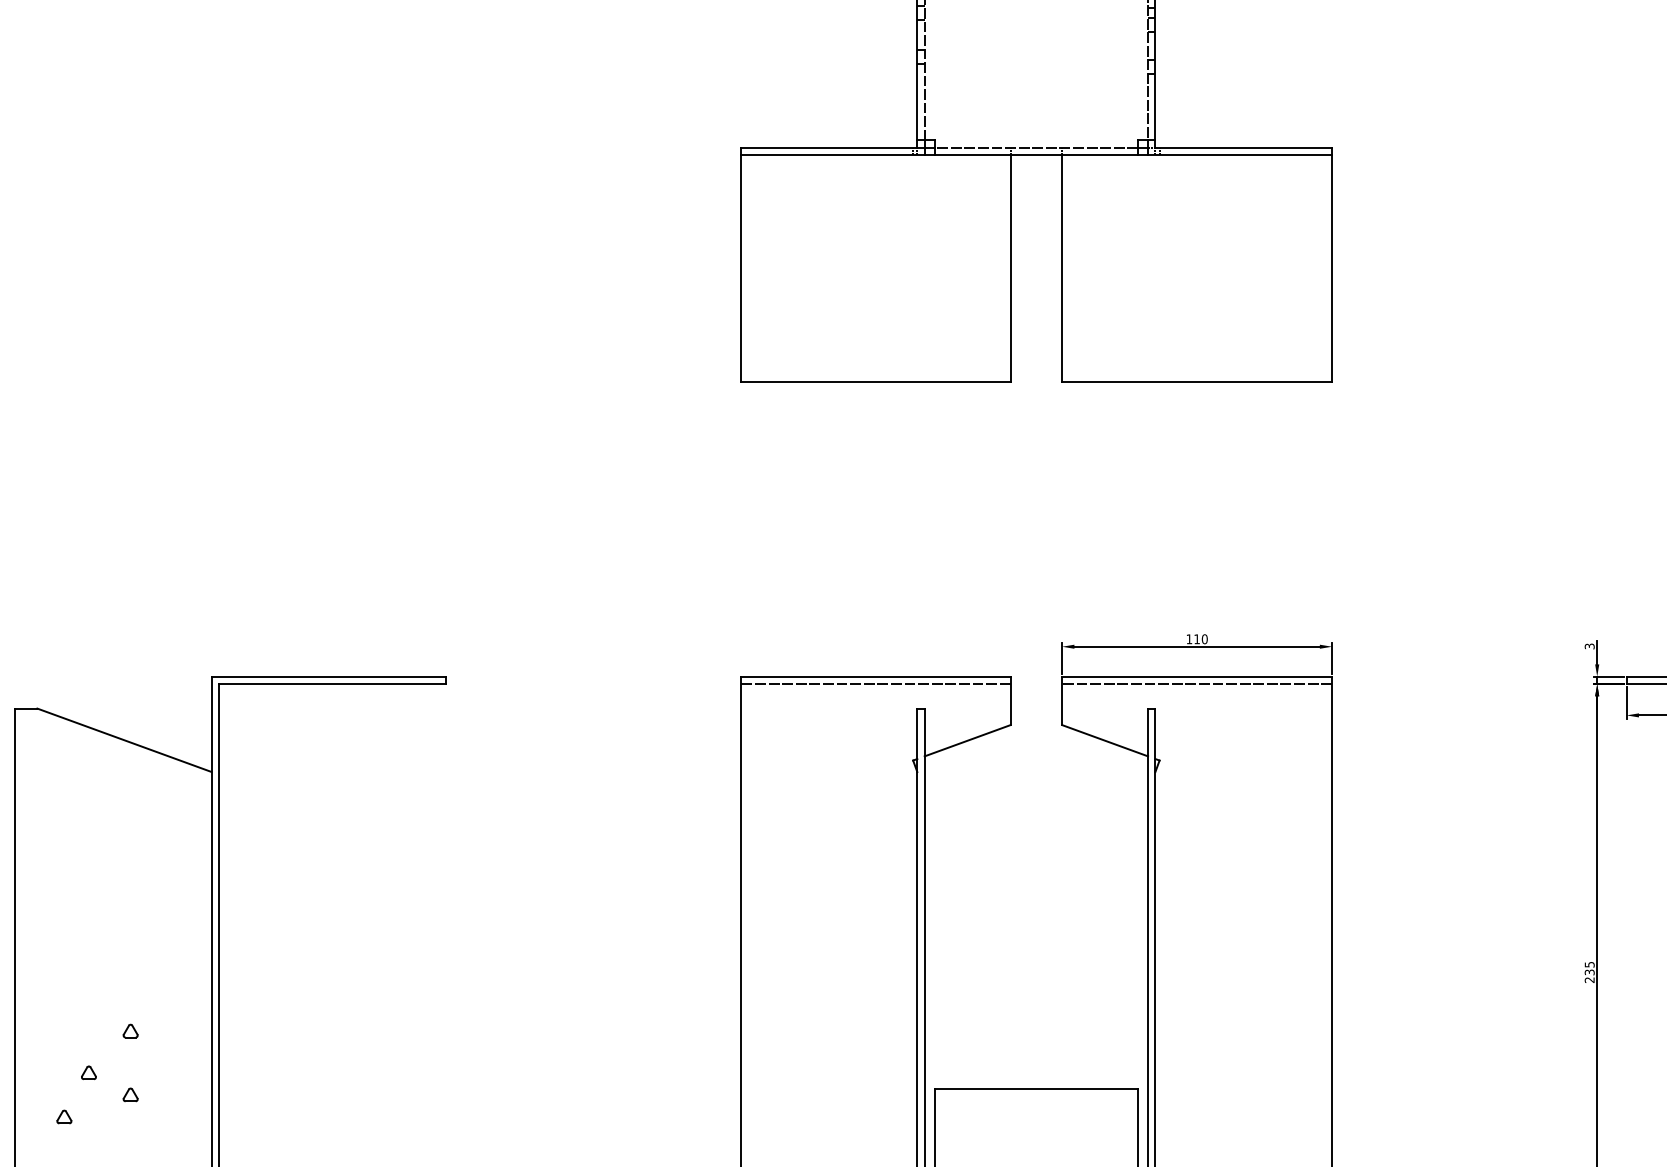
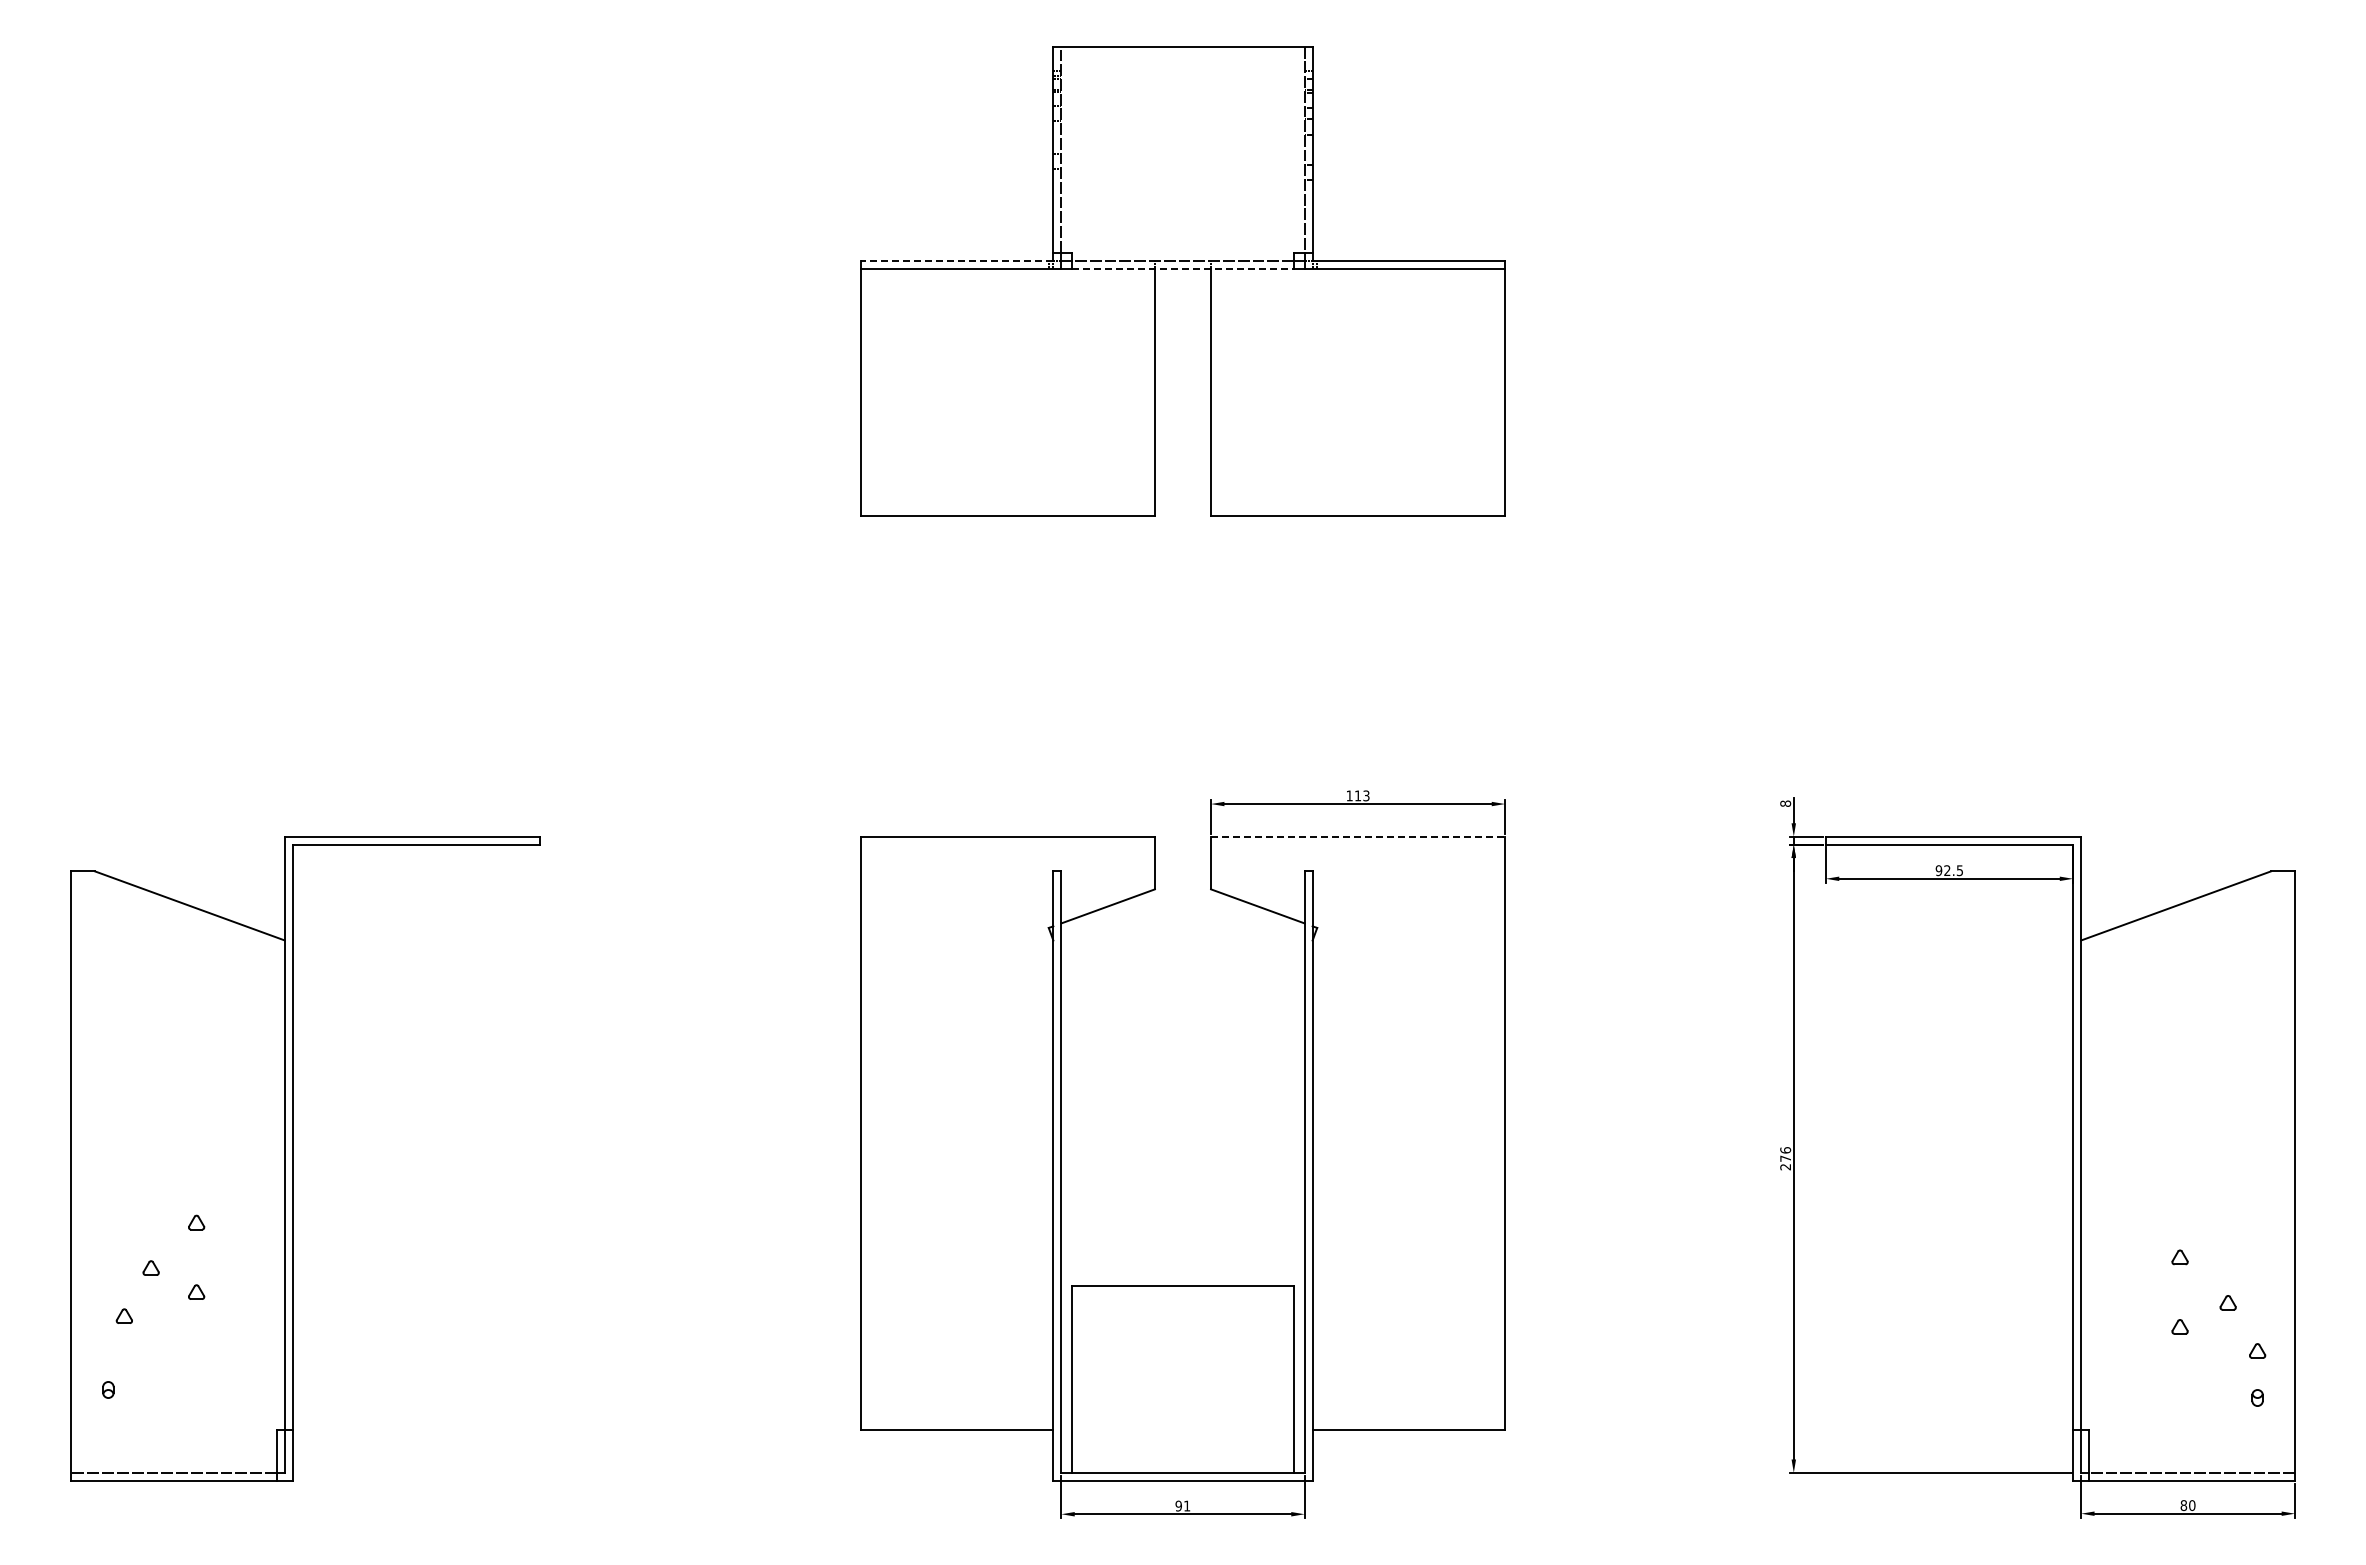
line: (828, 147) -> (956, 260), solid -> dashed
line: (1036, 155) -> (1183, 268), solid -> dashed
text: (1204, 638) -> (1366, 795), 110 -> 113
text: (1589, 646) -> (1785, 803), 3 -> 8
line: (1197, 676) -> (1358, 836), solid -> dashed
line: (875, 683) -> (1007, 844), removed
line: (1197, 683) -> (1358, 844), removed
text: (1589, 968) -> (1785, 1154), 235 -> 276

